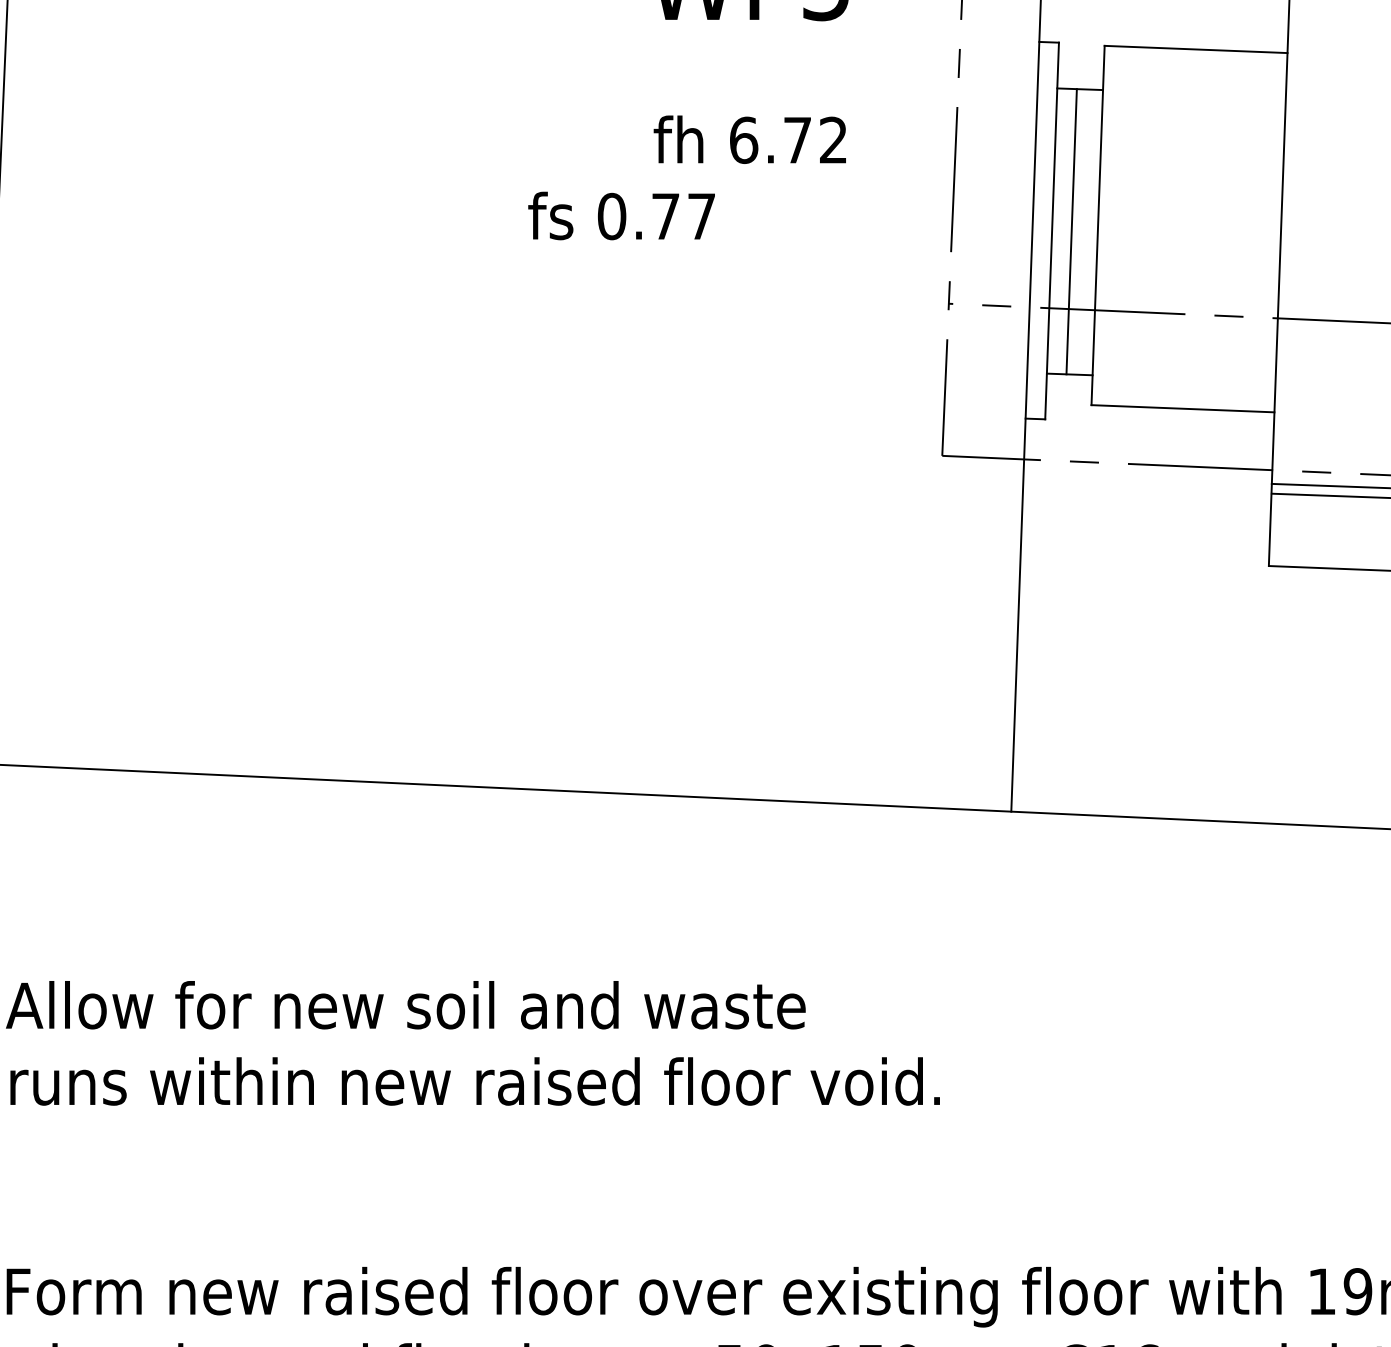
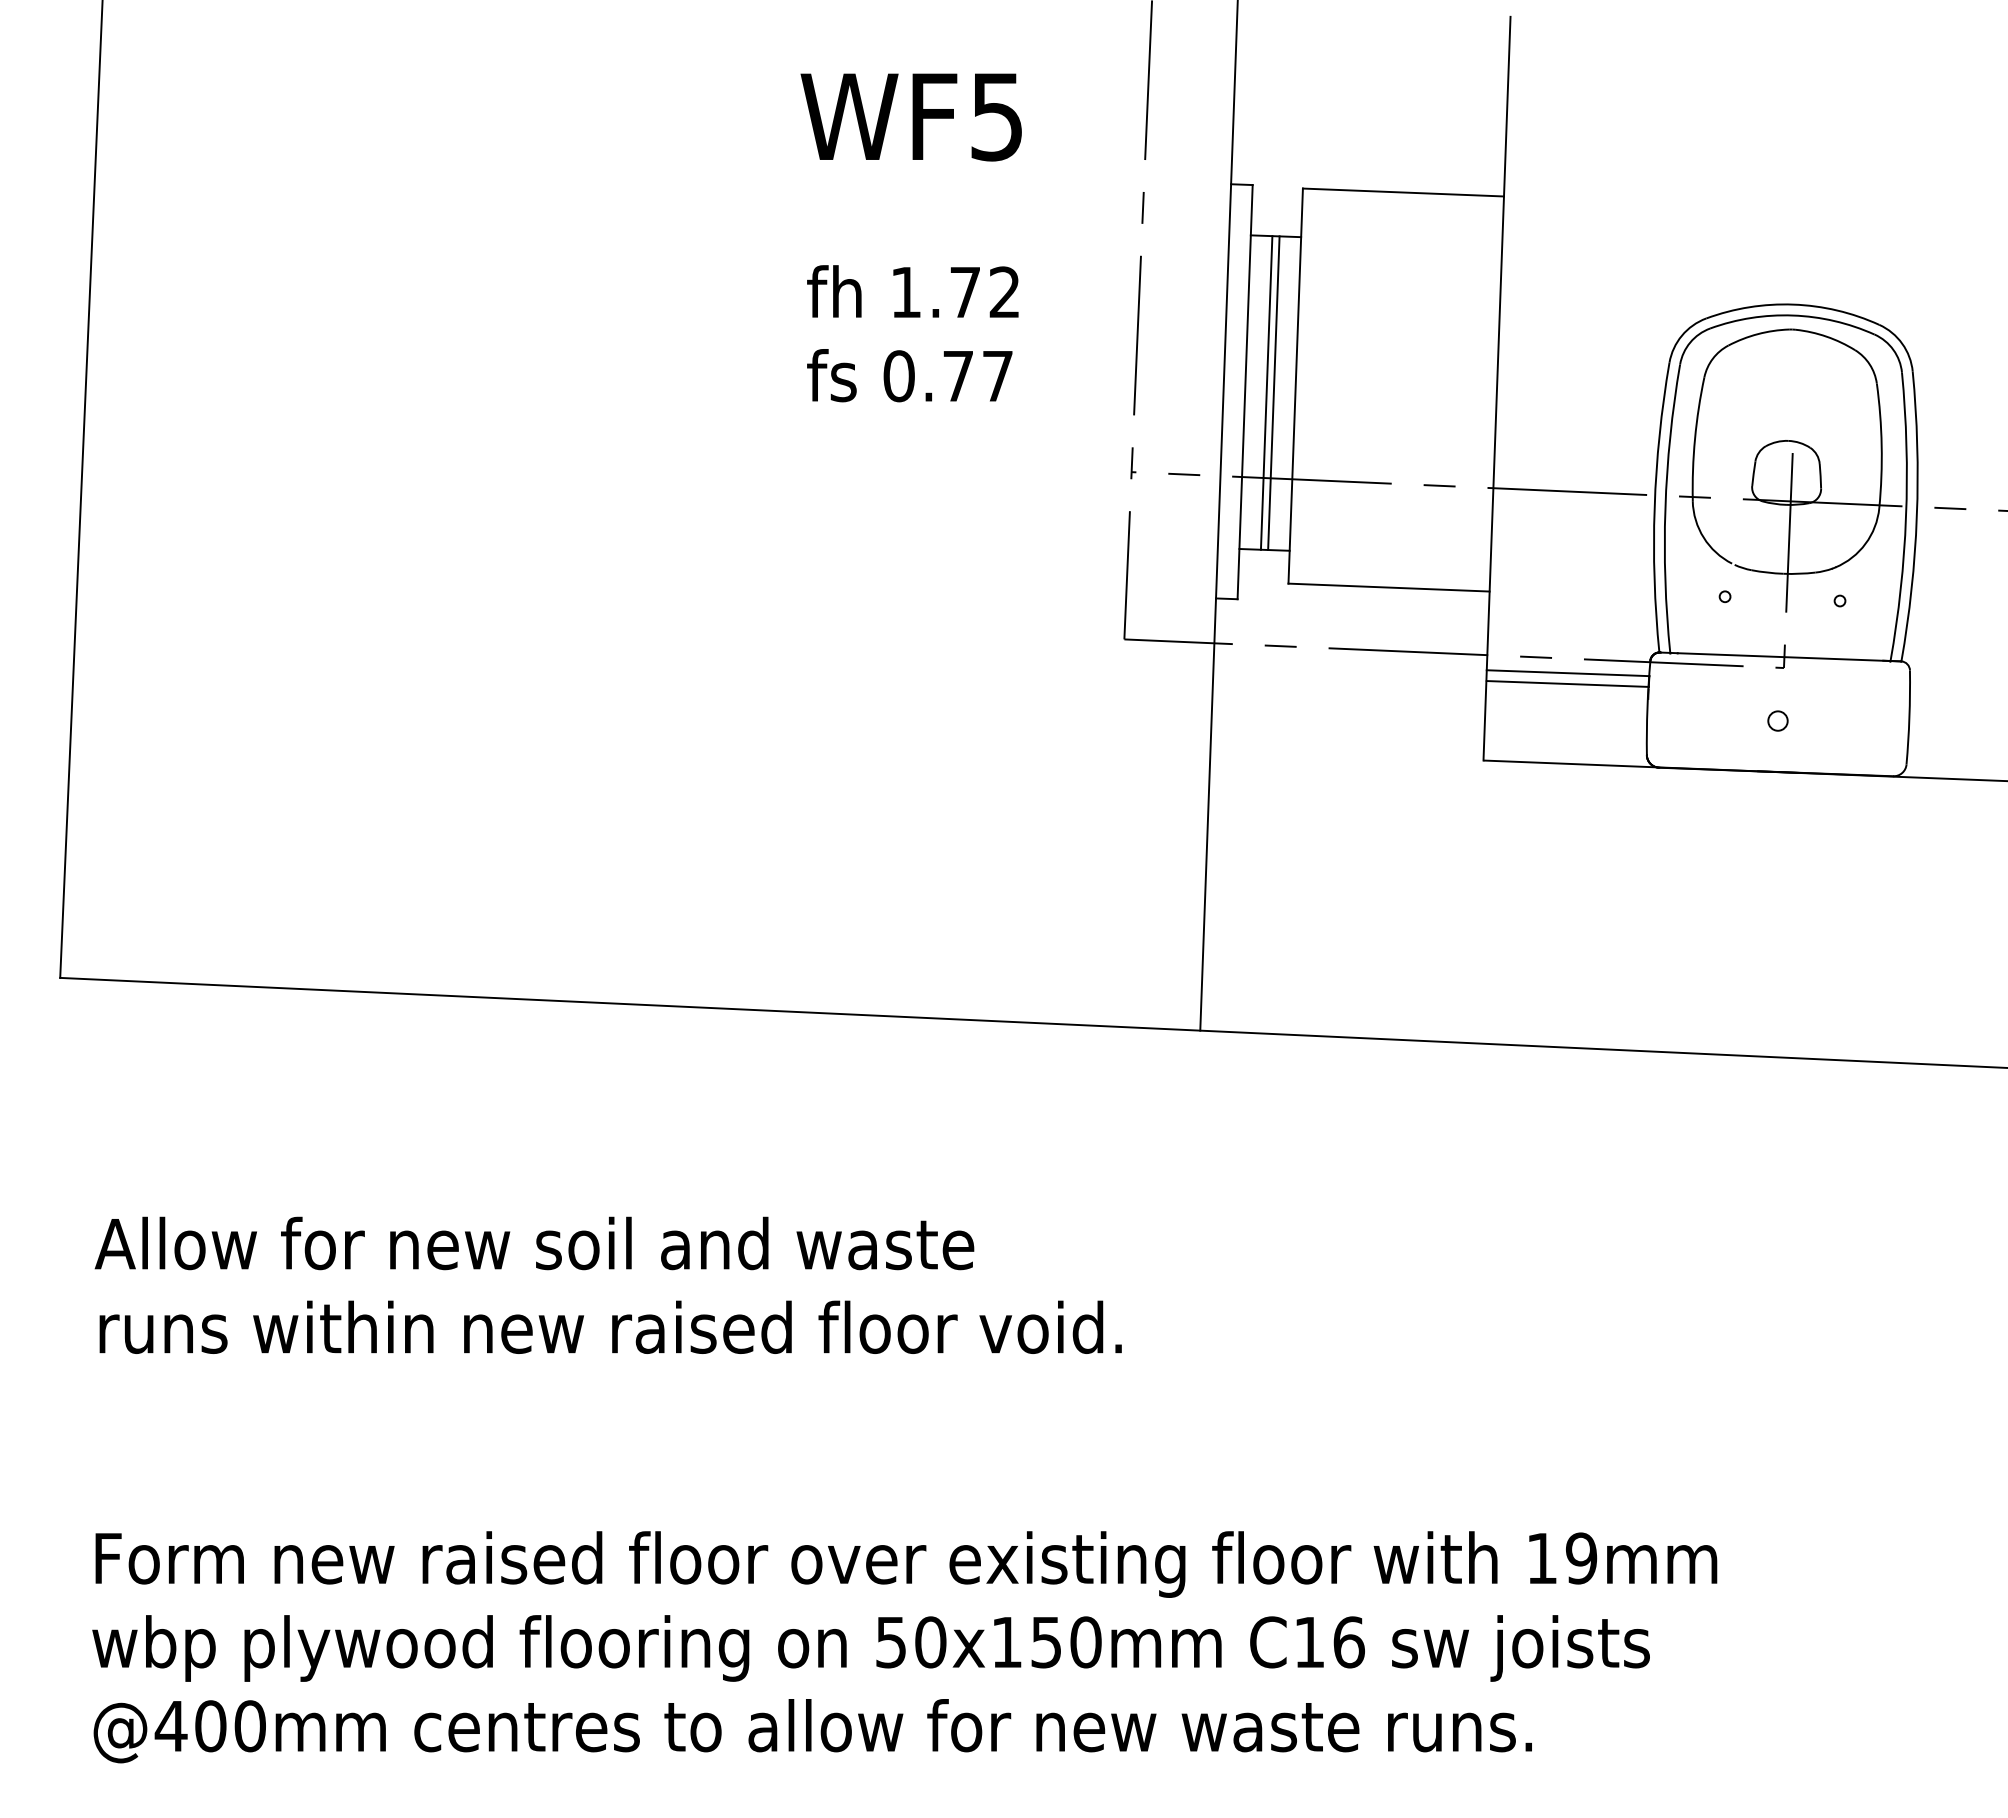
text: (744, 140) -> (906, 292), 6.72 -> 1.72
text: (621, 215) -> (909, 375), moved
line: (1077, 232) -> (1273, 393), added

